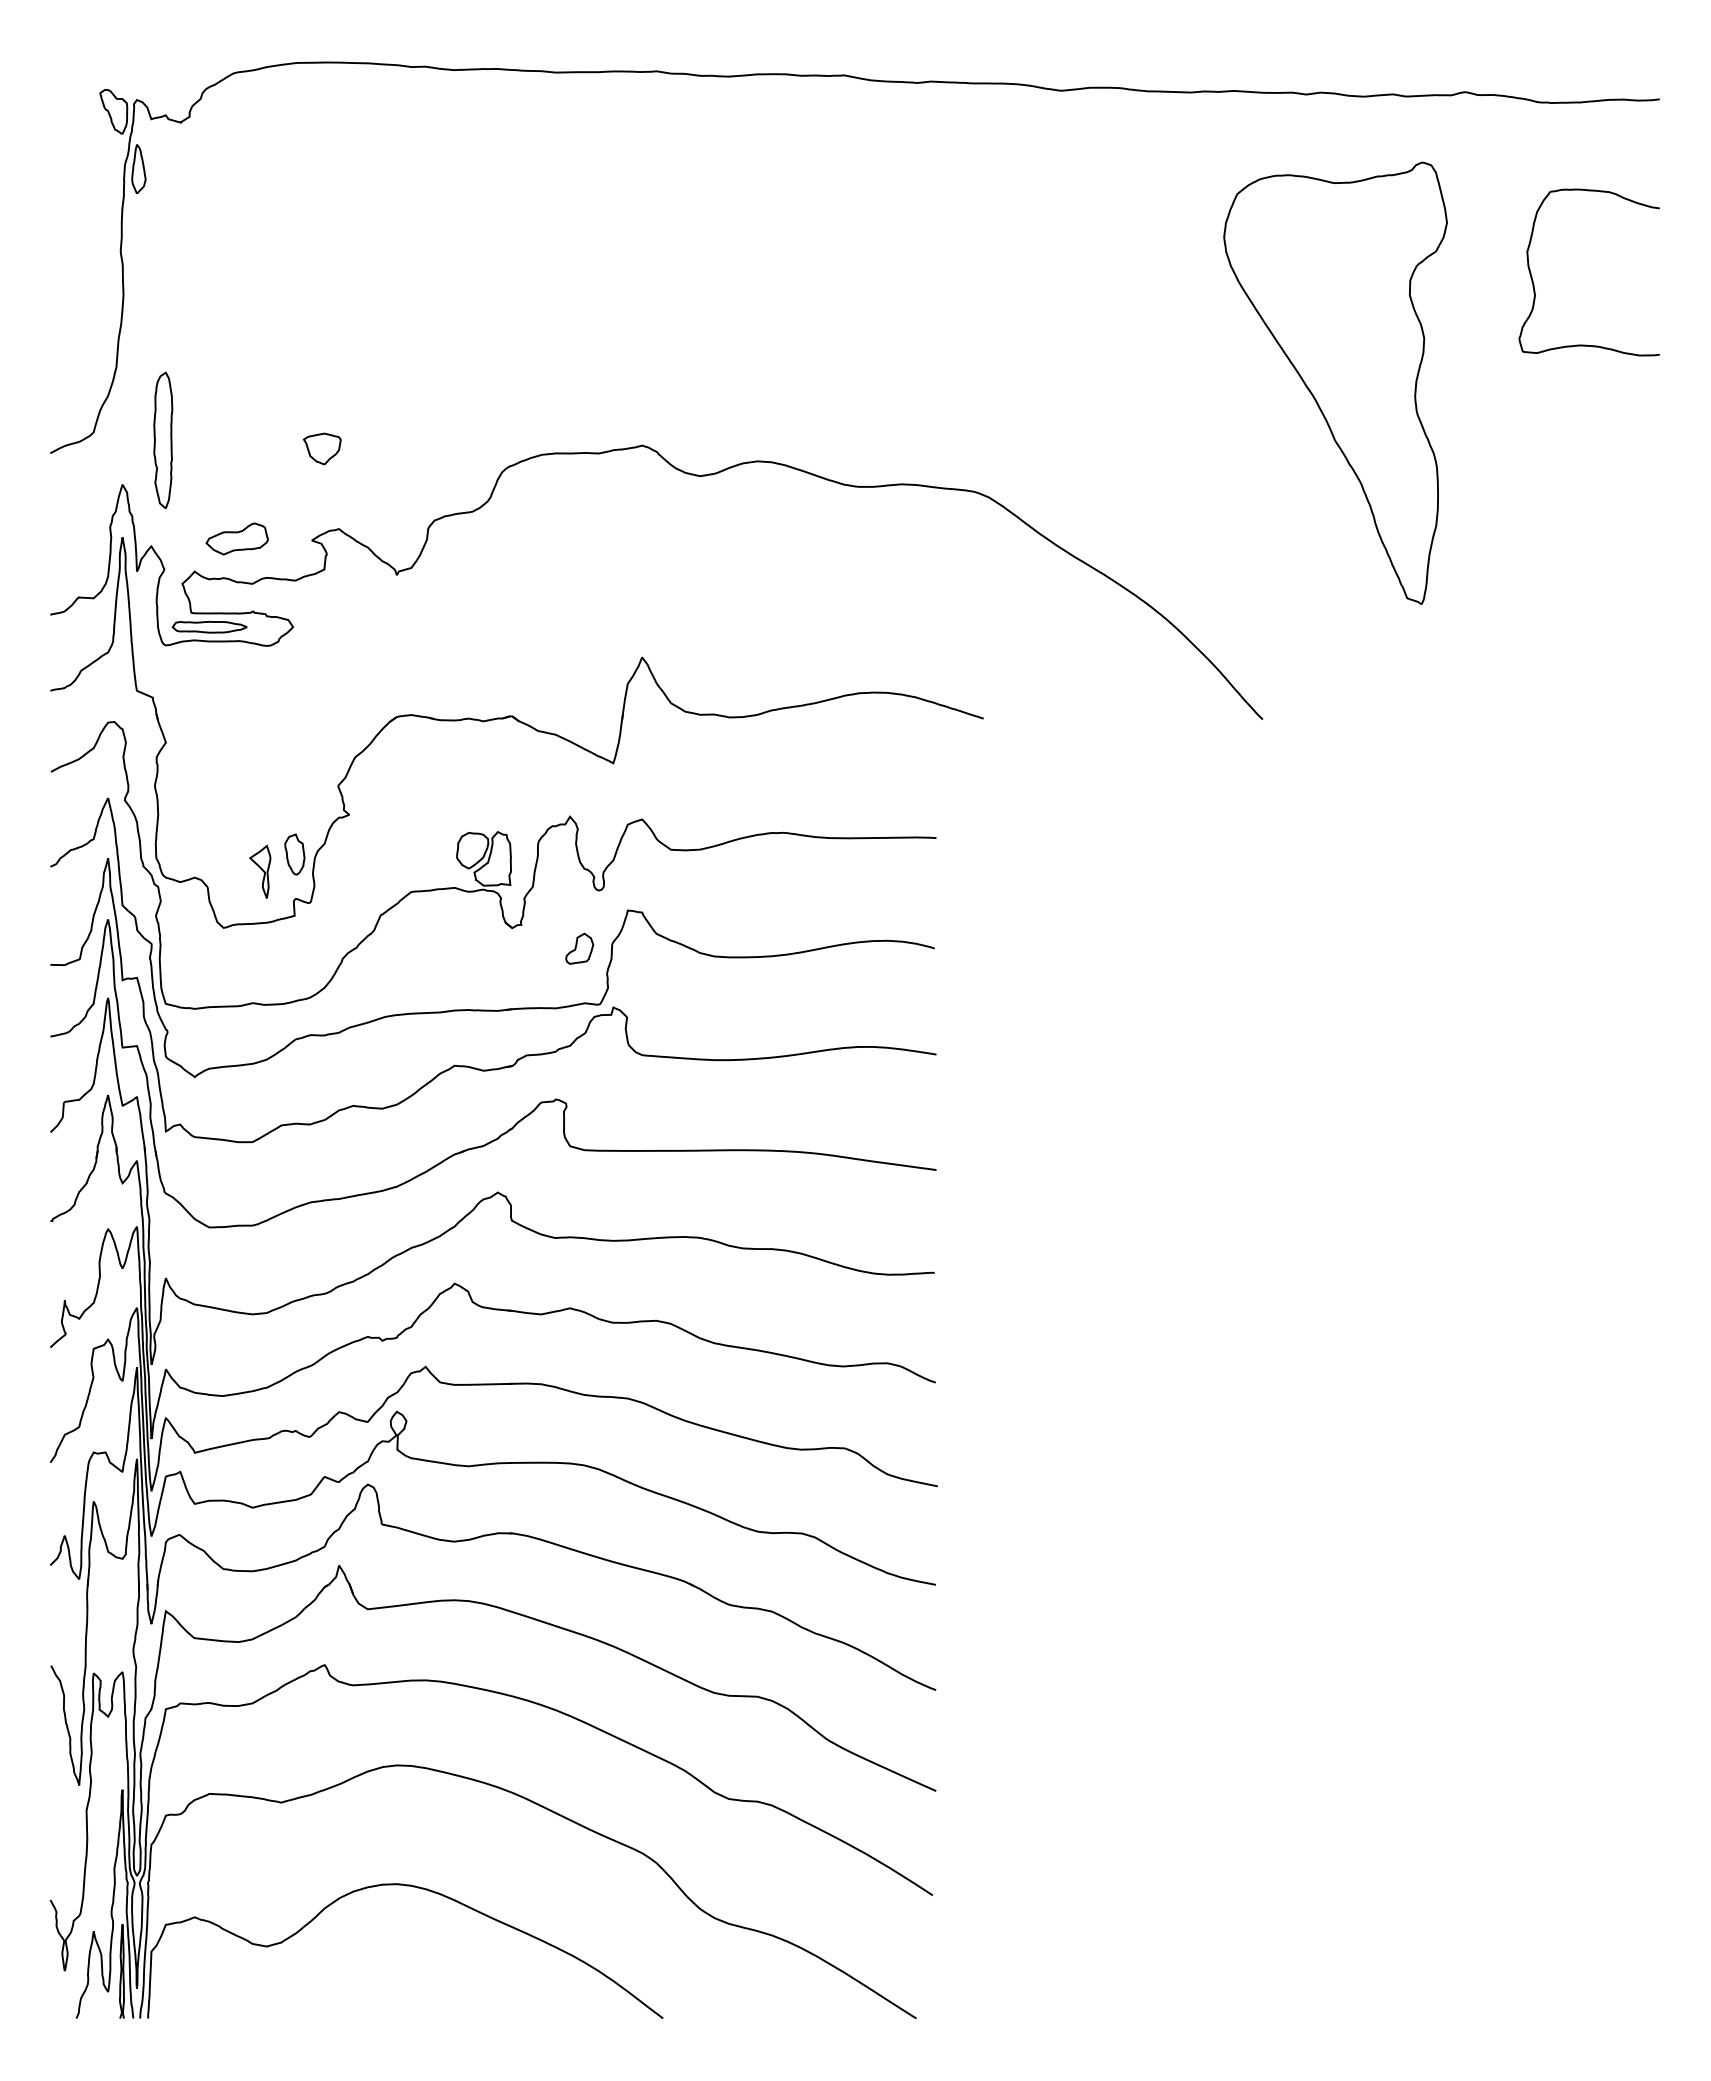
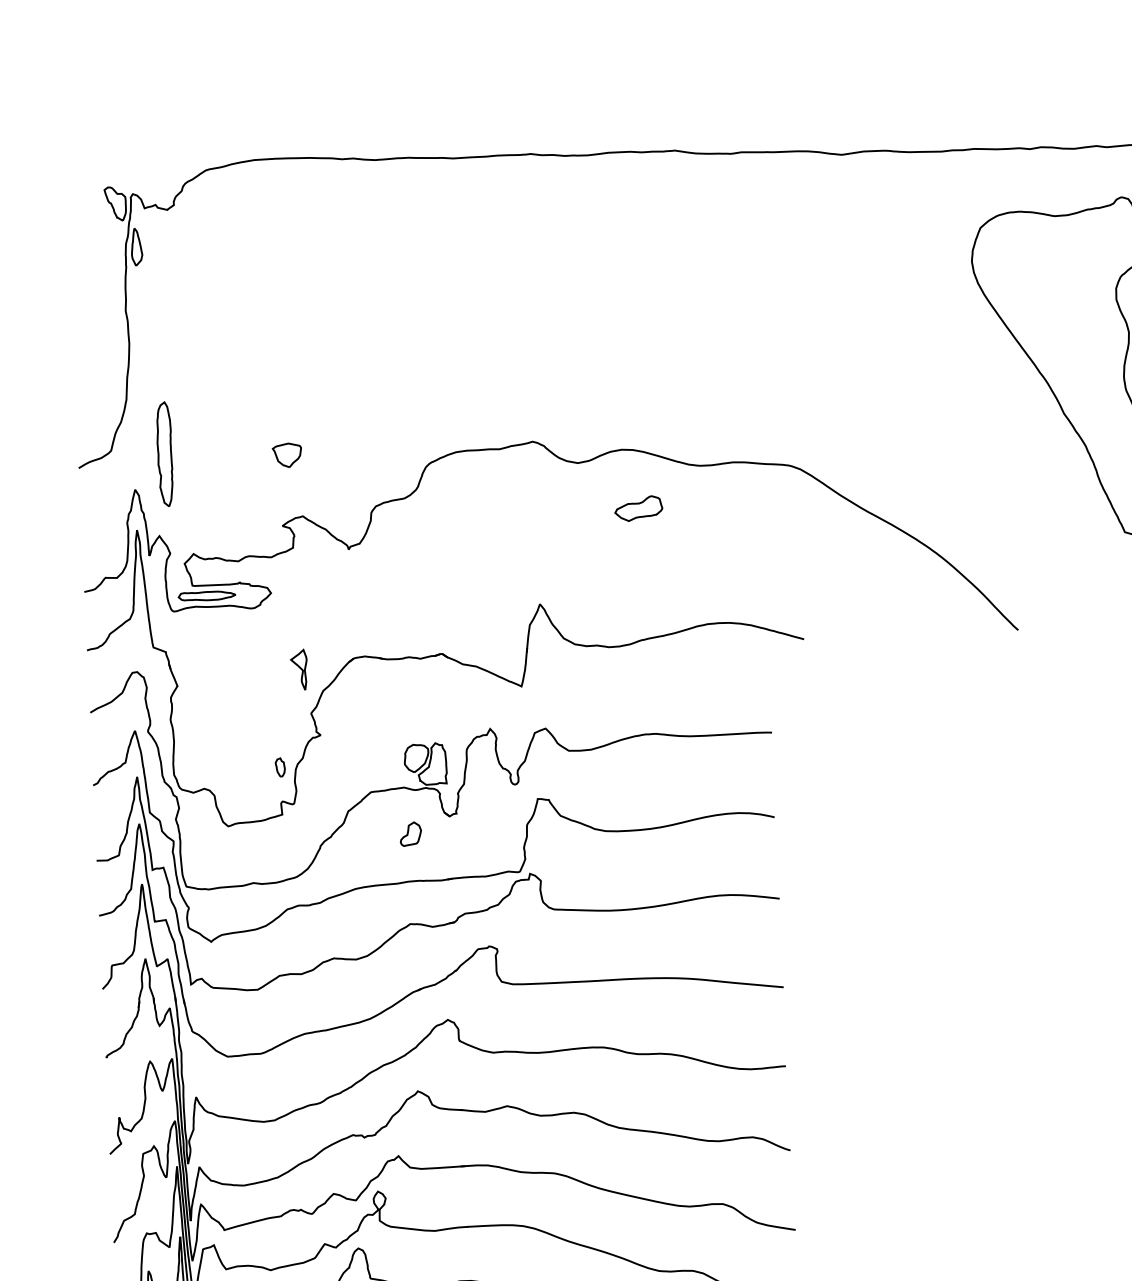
part: (236, 538) -> (638, 508), moved
part: (294, 854) -> (280, 767), size x0.6
part: (260, 871) -> (299, 669), moved
part: (579, 948) -> (410, 833), moved

